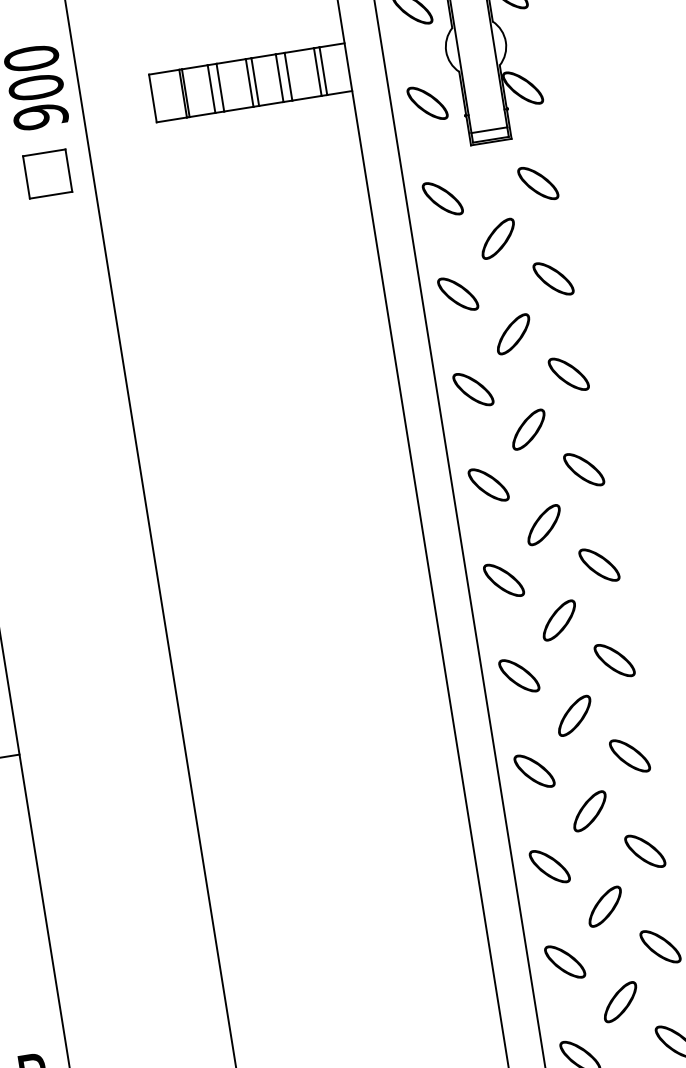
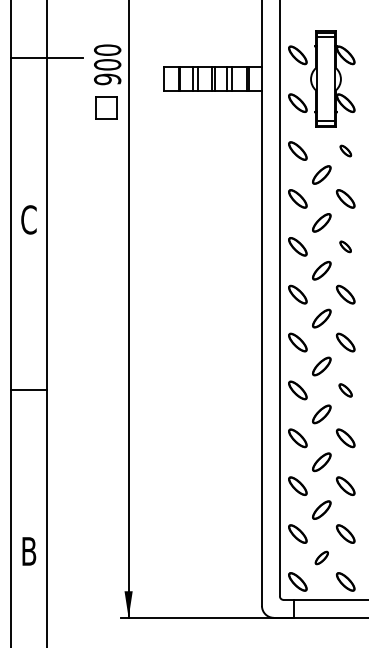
part: (537, 182) -> (345, 150), size x0.6
part: (568, 373) -> (345, 246), size x0.6
part: (614, 660) -> (345, 390), size x0.7
part: (619, 1001) -> (321, 557), size x0.7

